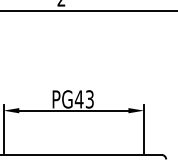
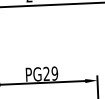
text: (83, 99) -> (49, 73), PG43 -> PG29

